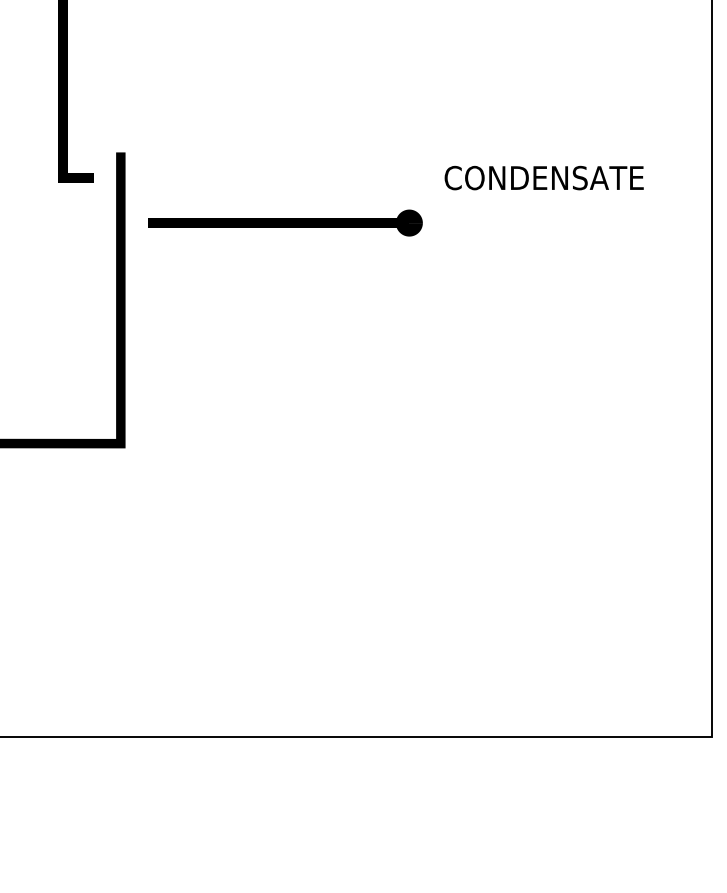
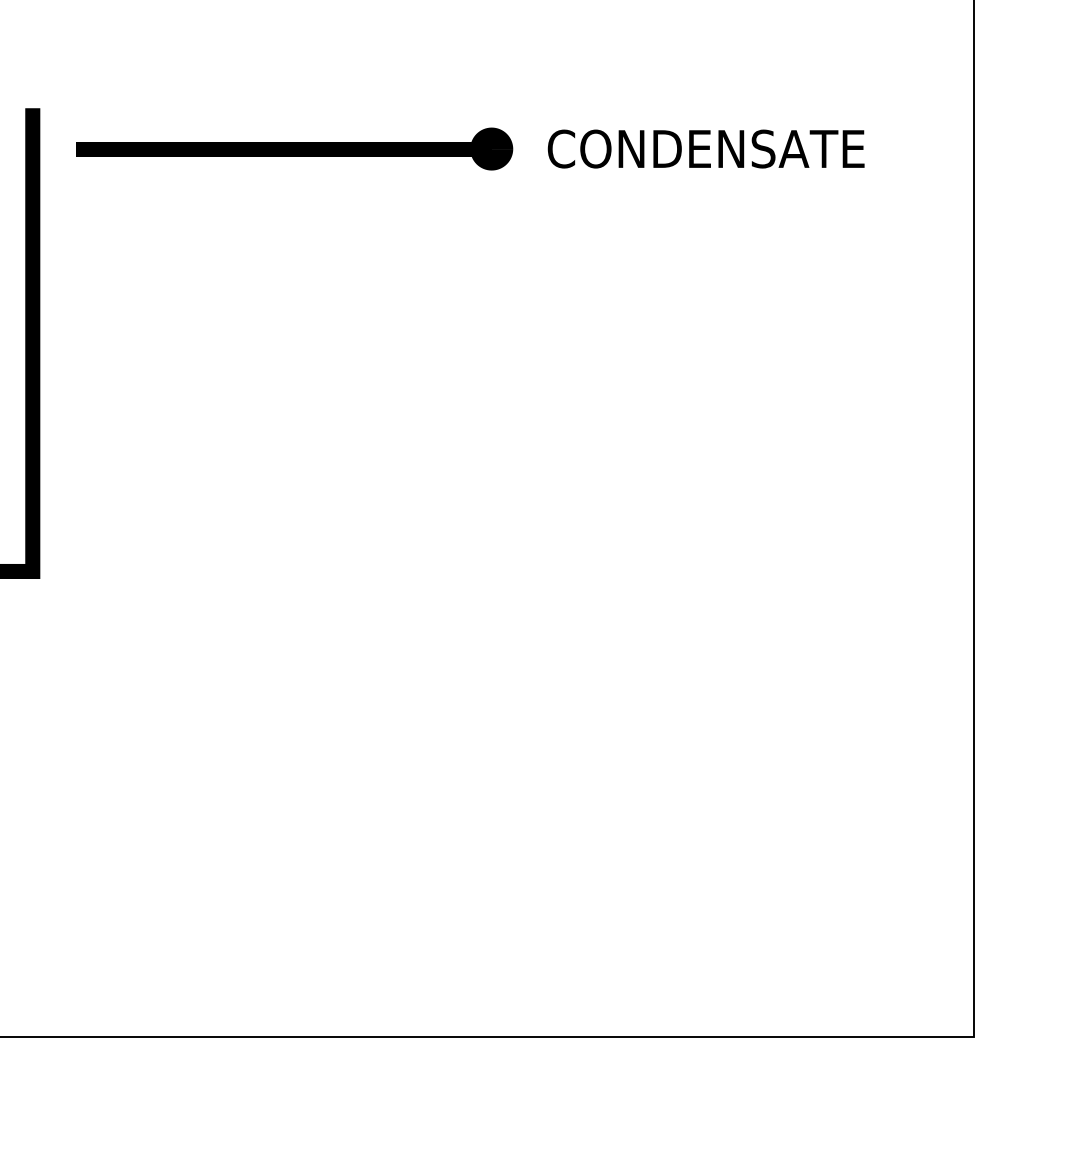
part: (285, 222) -> (294, 148), moved

